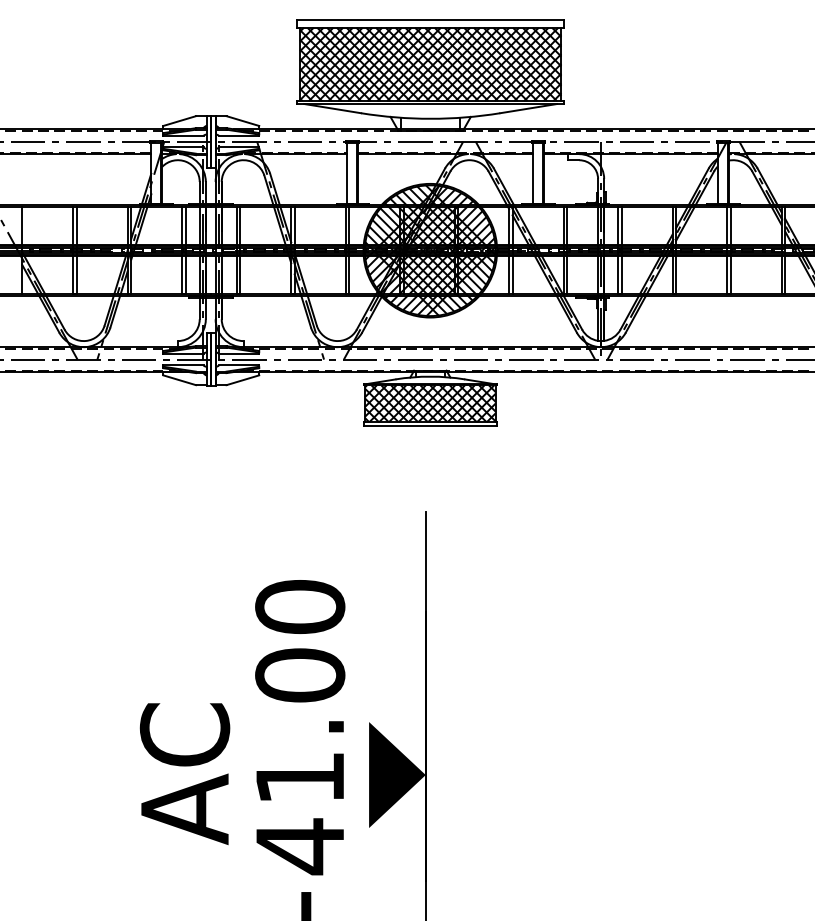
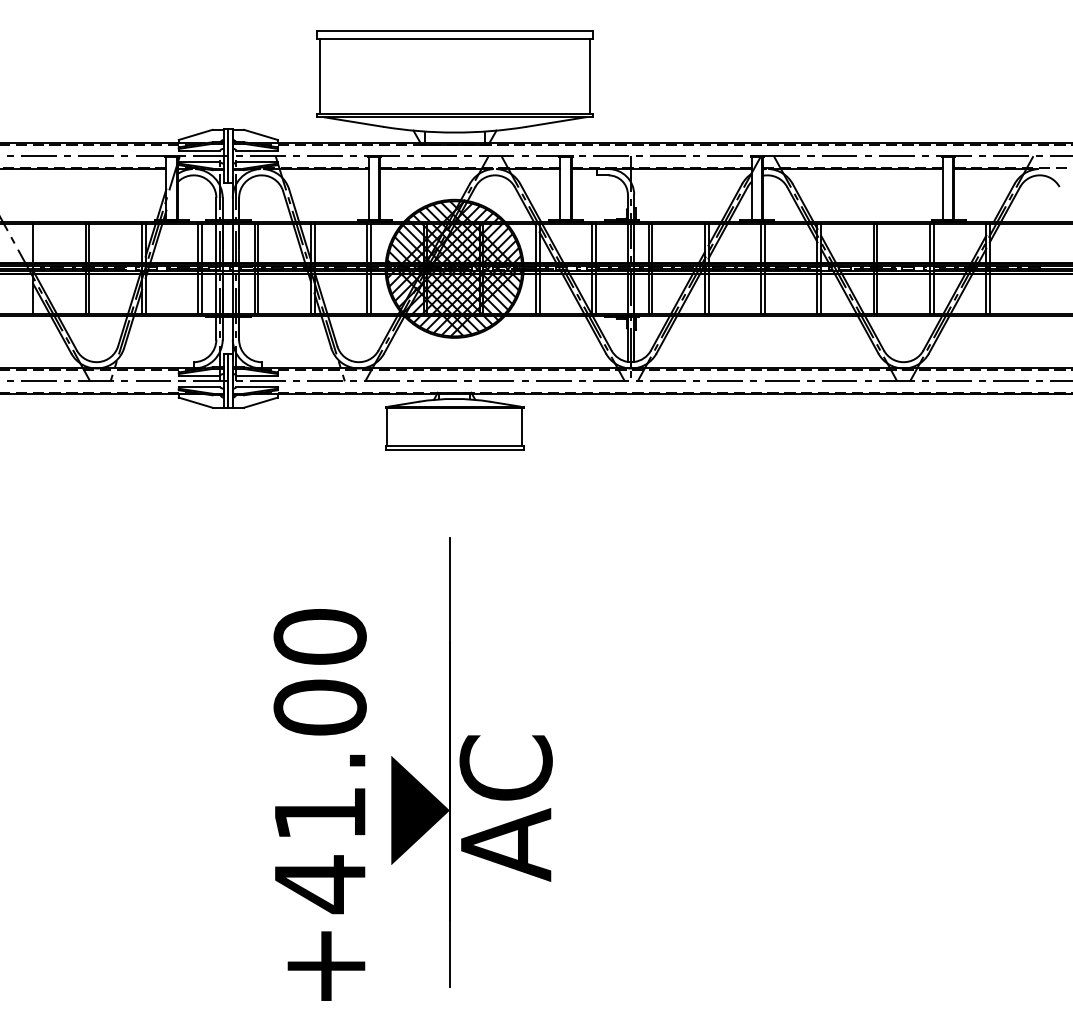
hatch: (430, 64) -> (454, 76), removed
hatch: (430, 403) -> (454, 426), removed
text: (184, 774) -> (505, 808), moved

